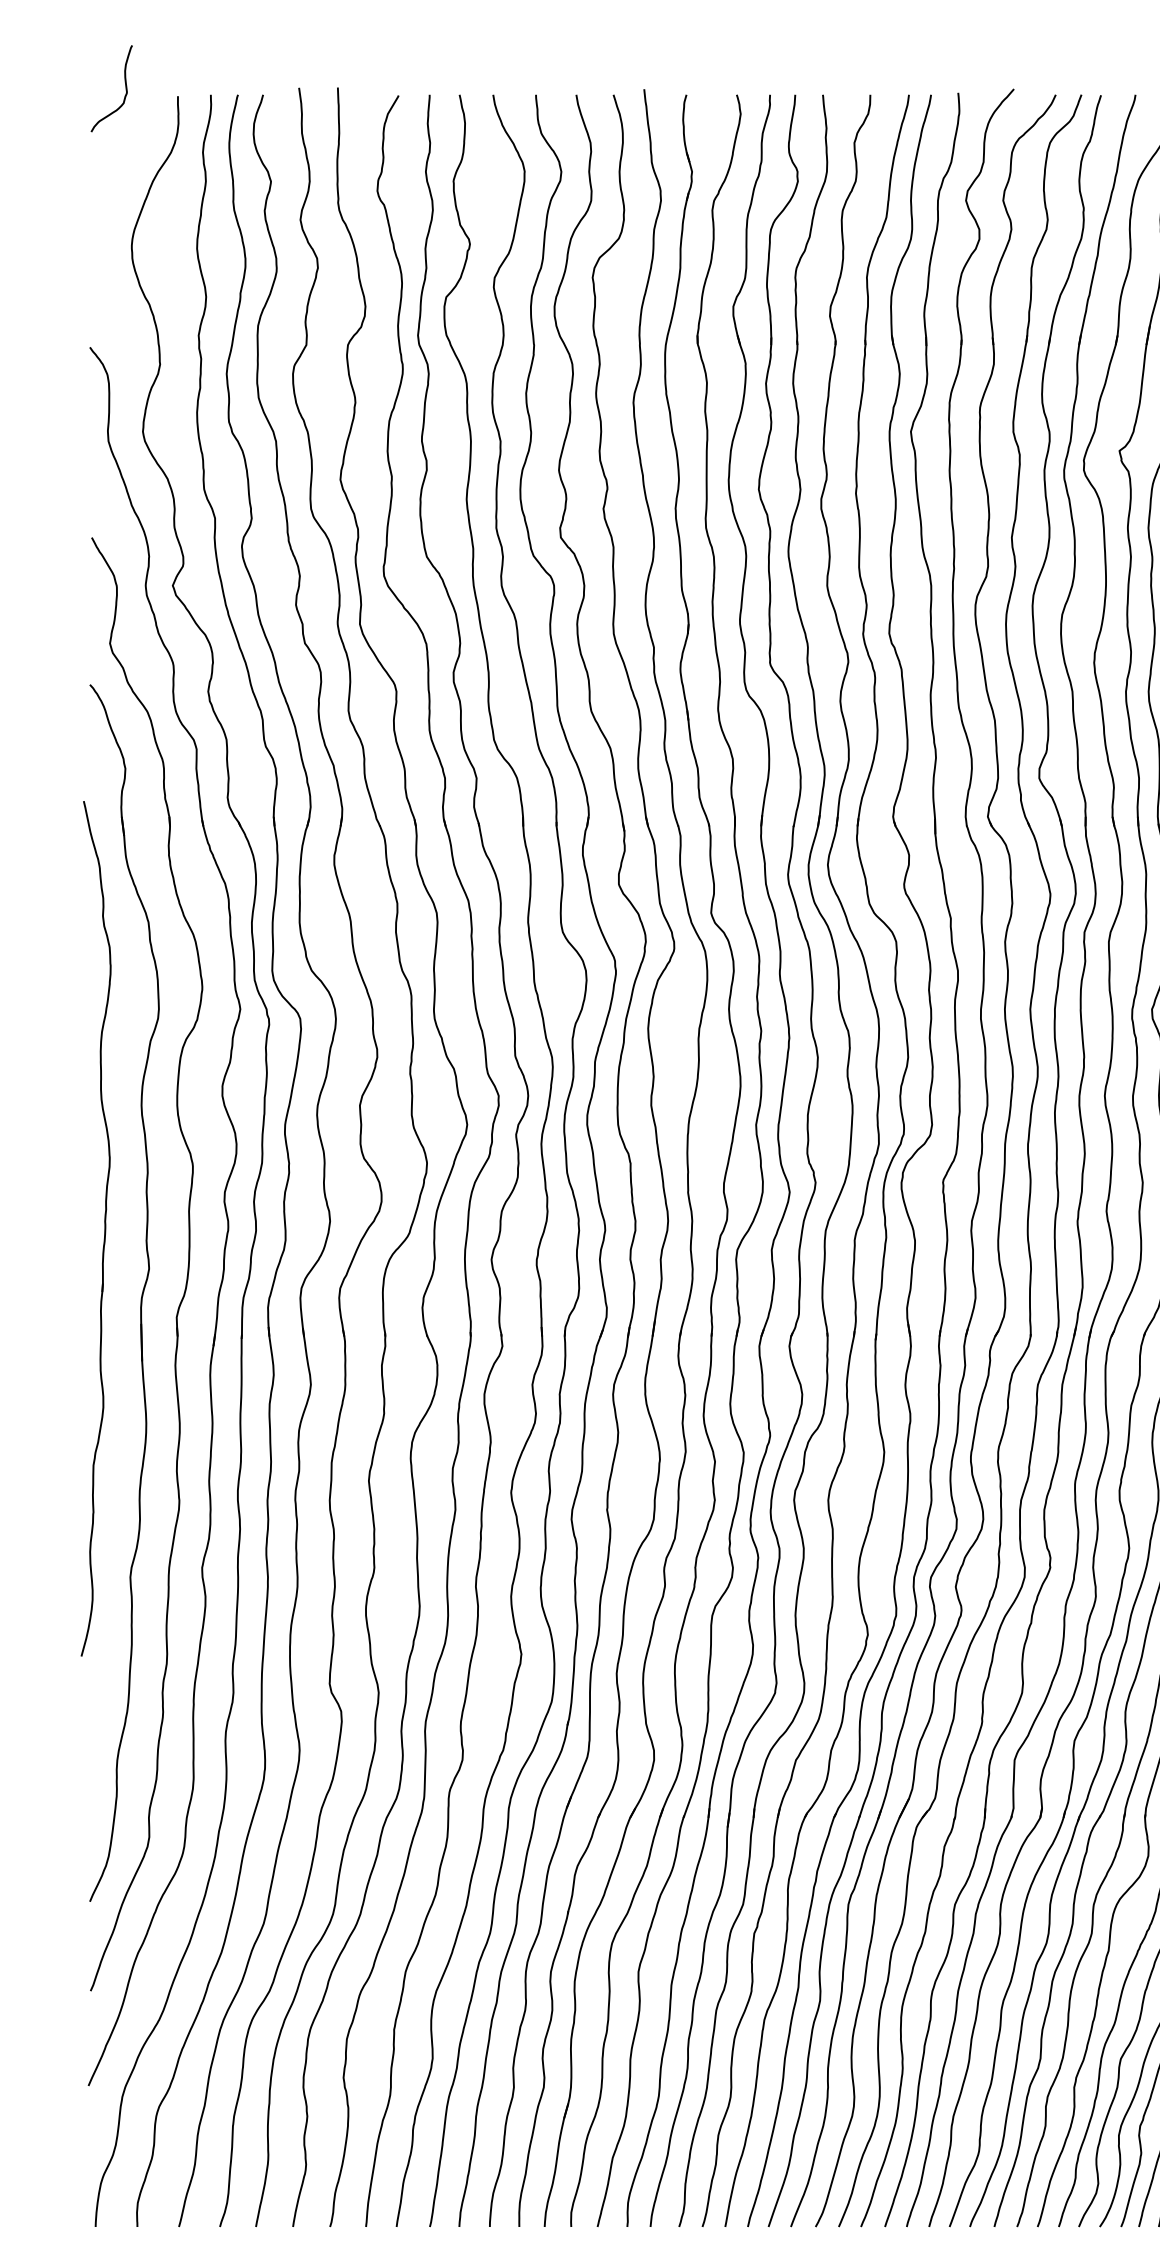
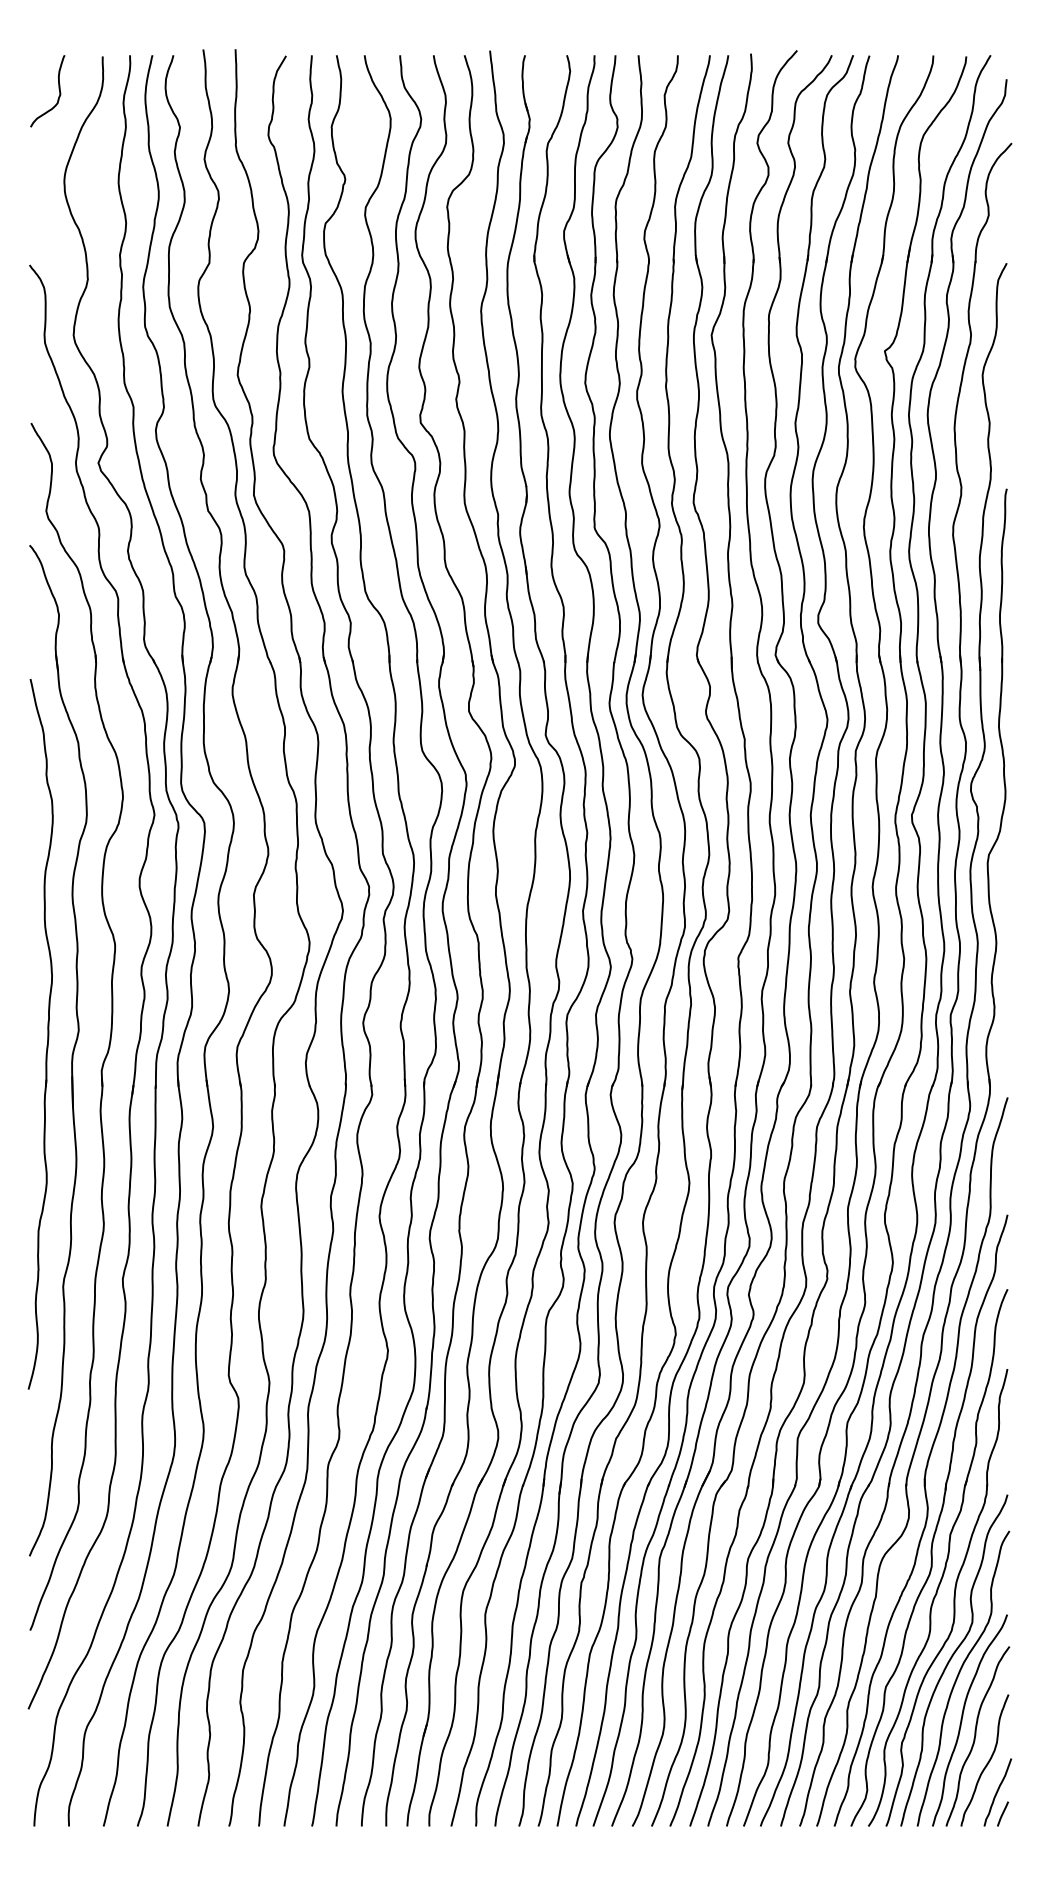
curve: (124, 86) -> (58, 89), moved
part: (104, 1229) -> (47, 1034), moved

